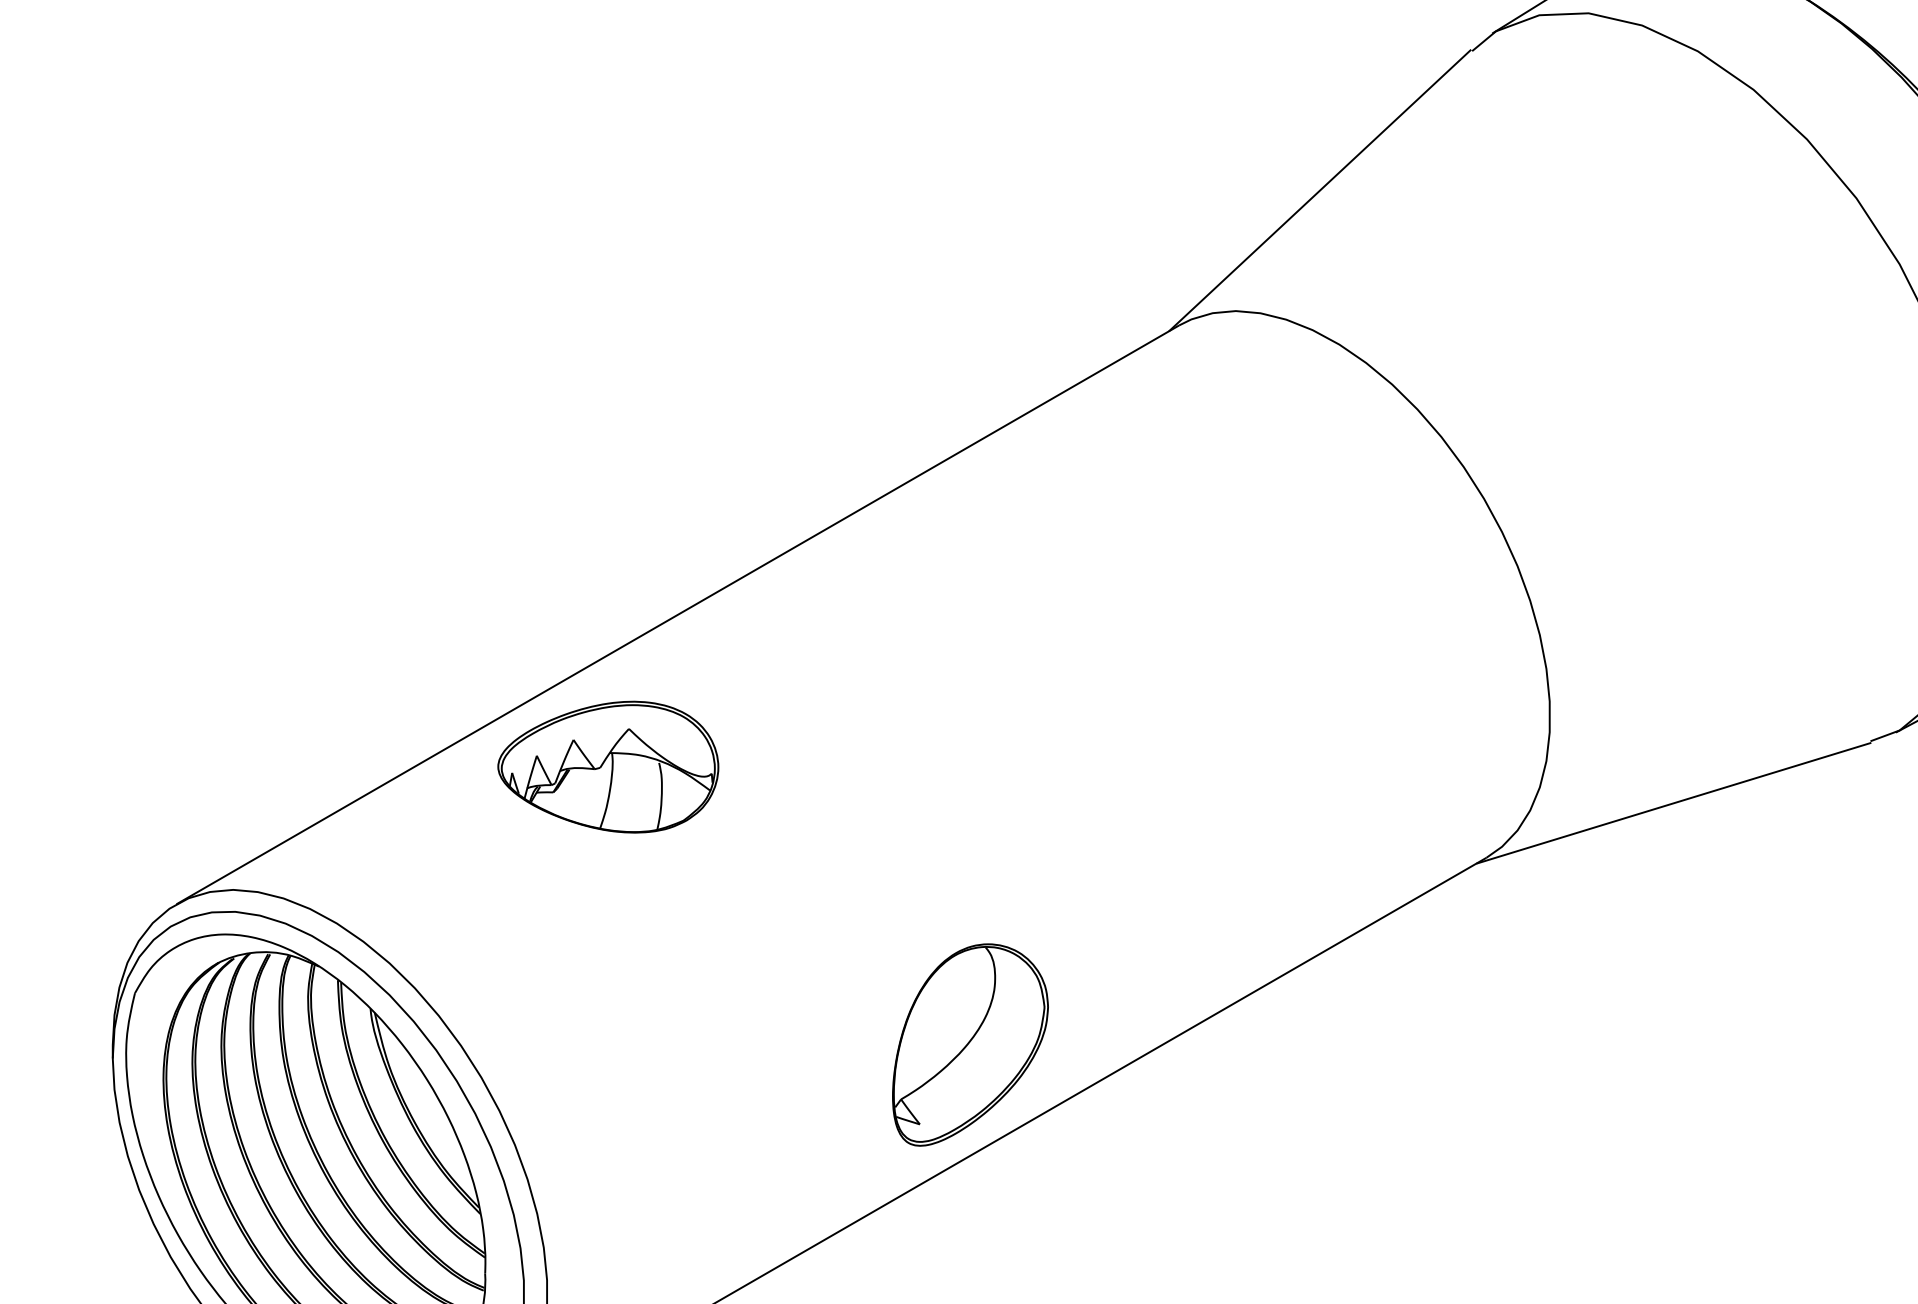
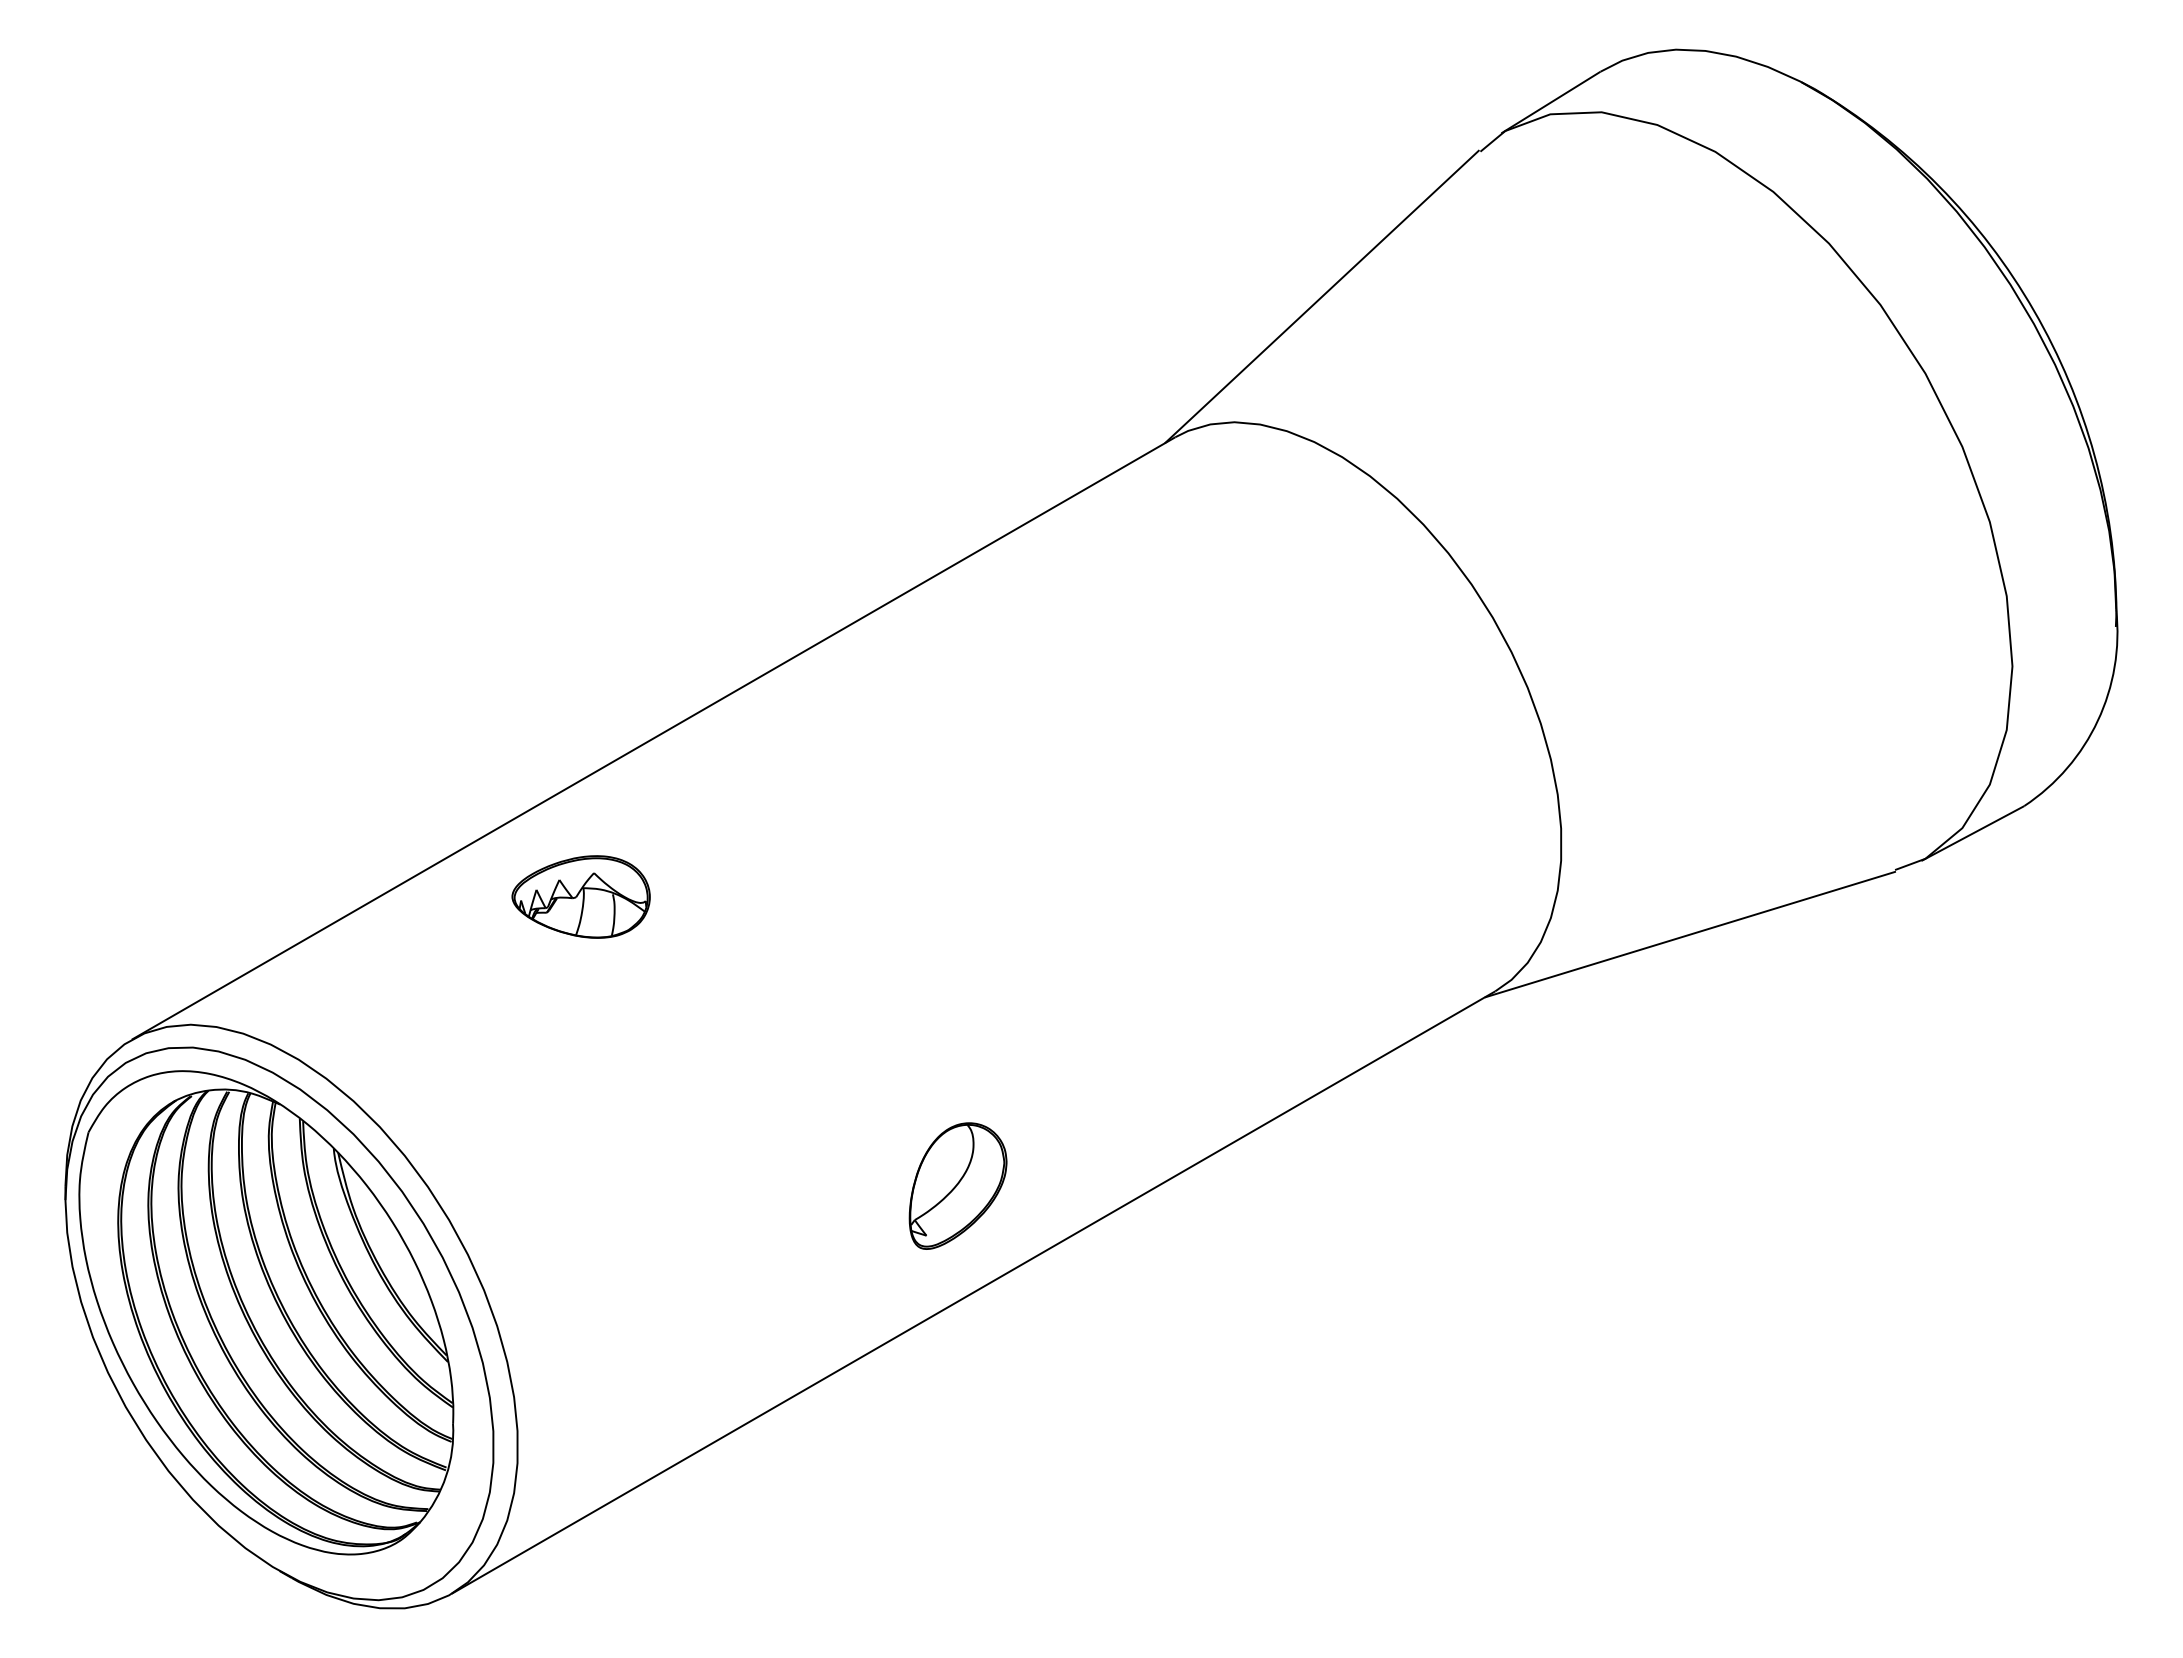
part: (607, 766) -> (580, 896), size x0.6
part: (969, 1044) -> (957, 1185), size x0.6

